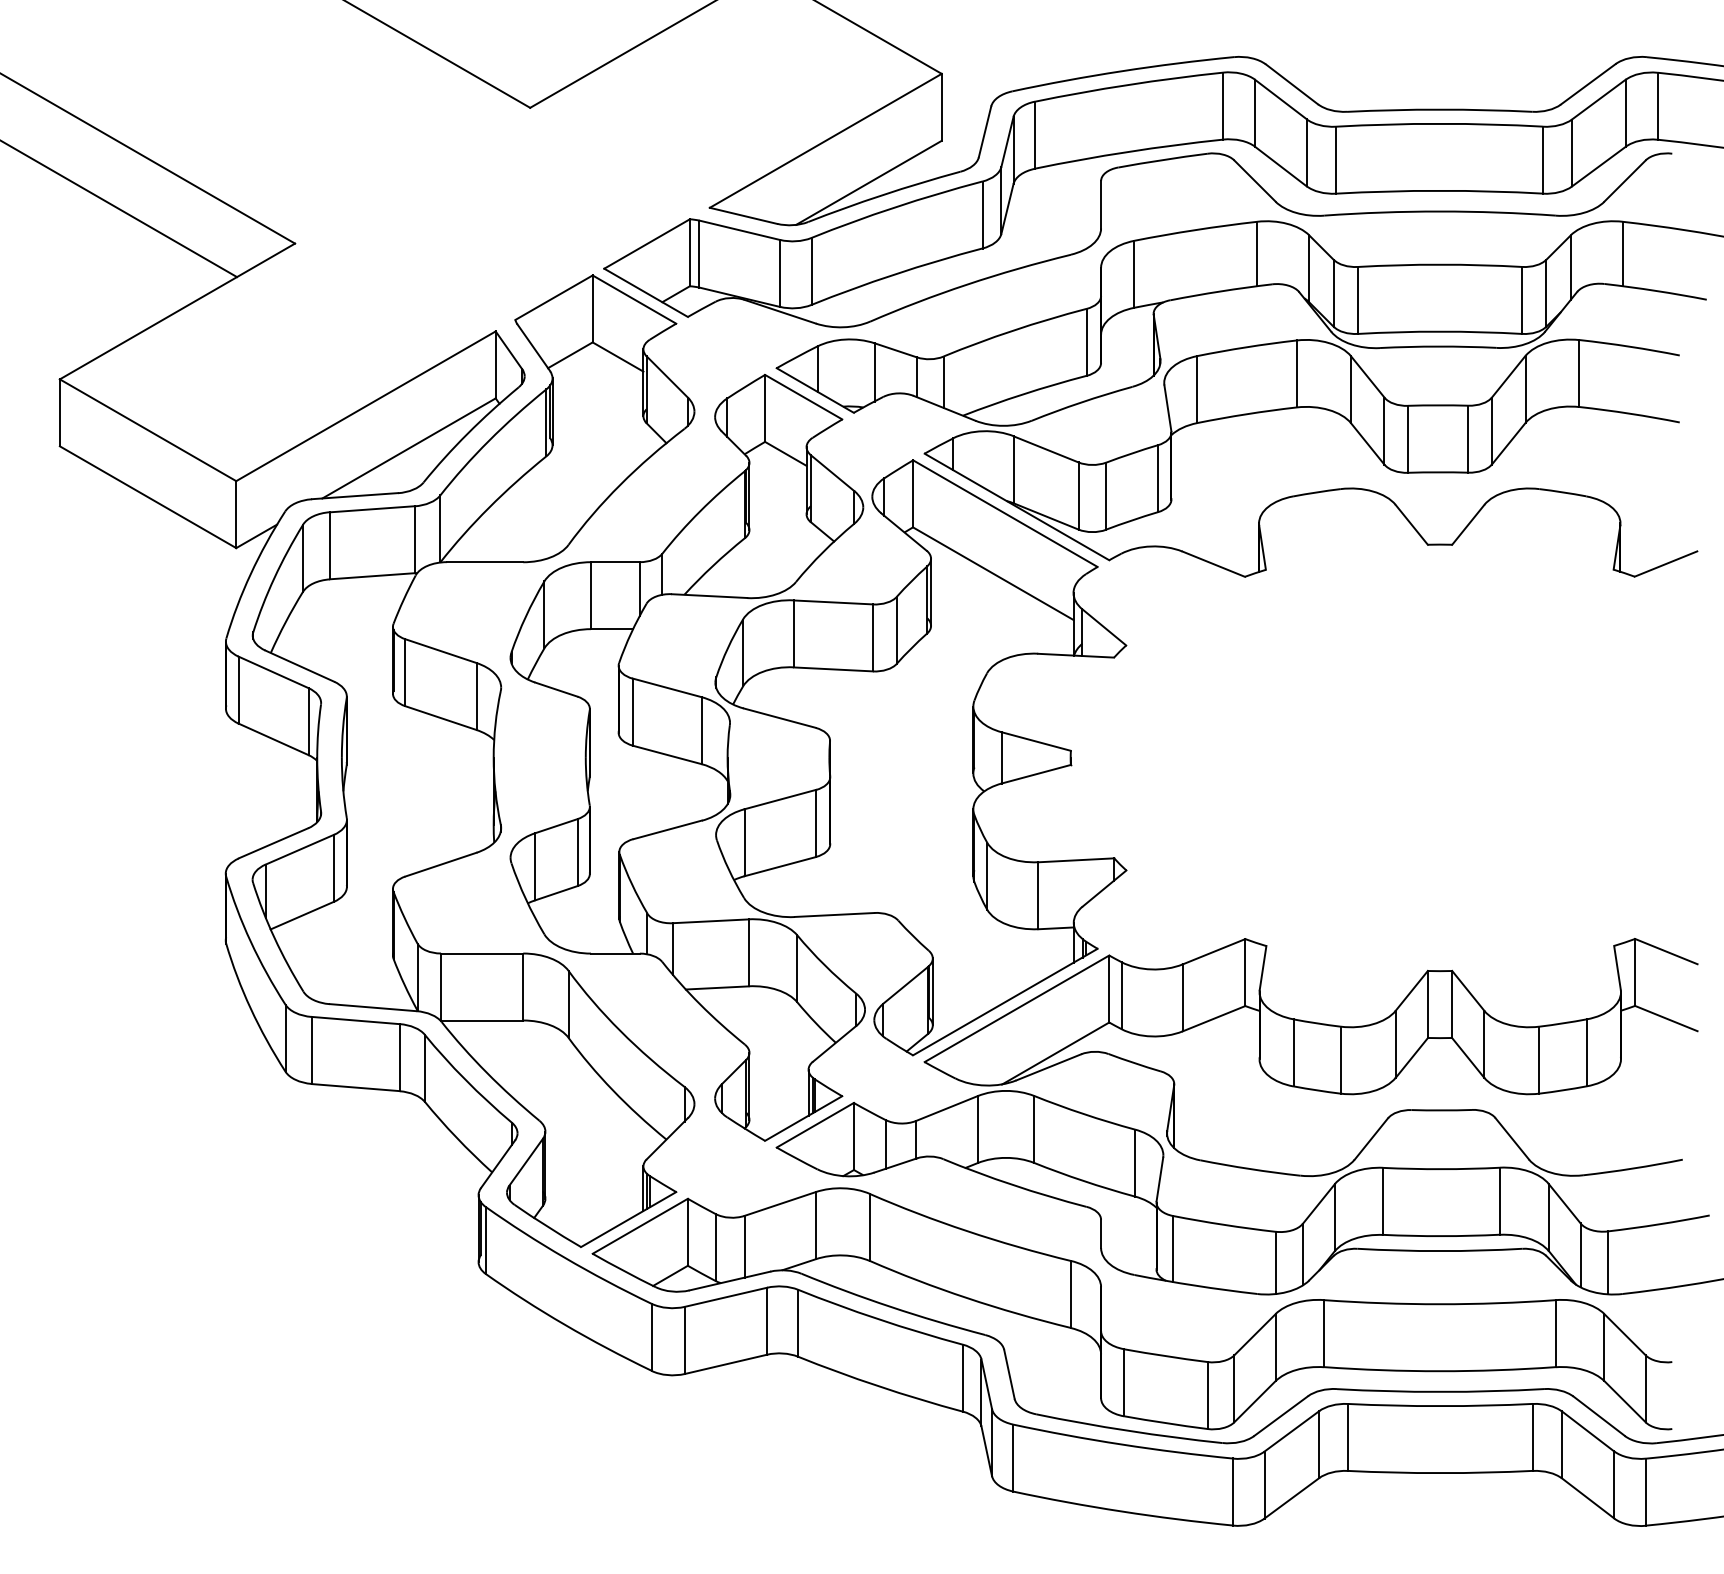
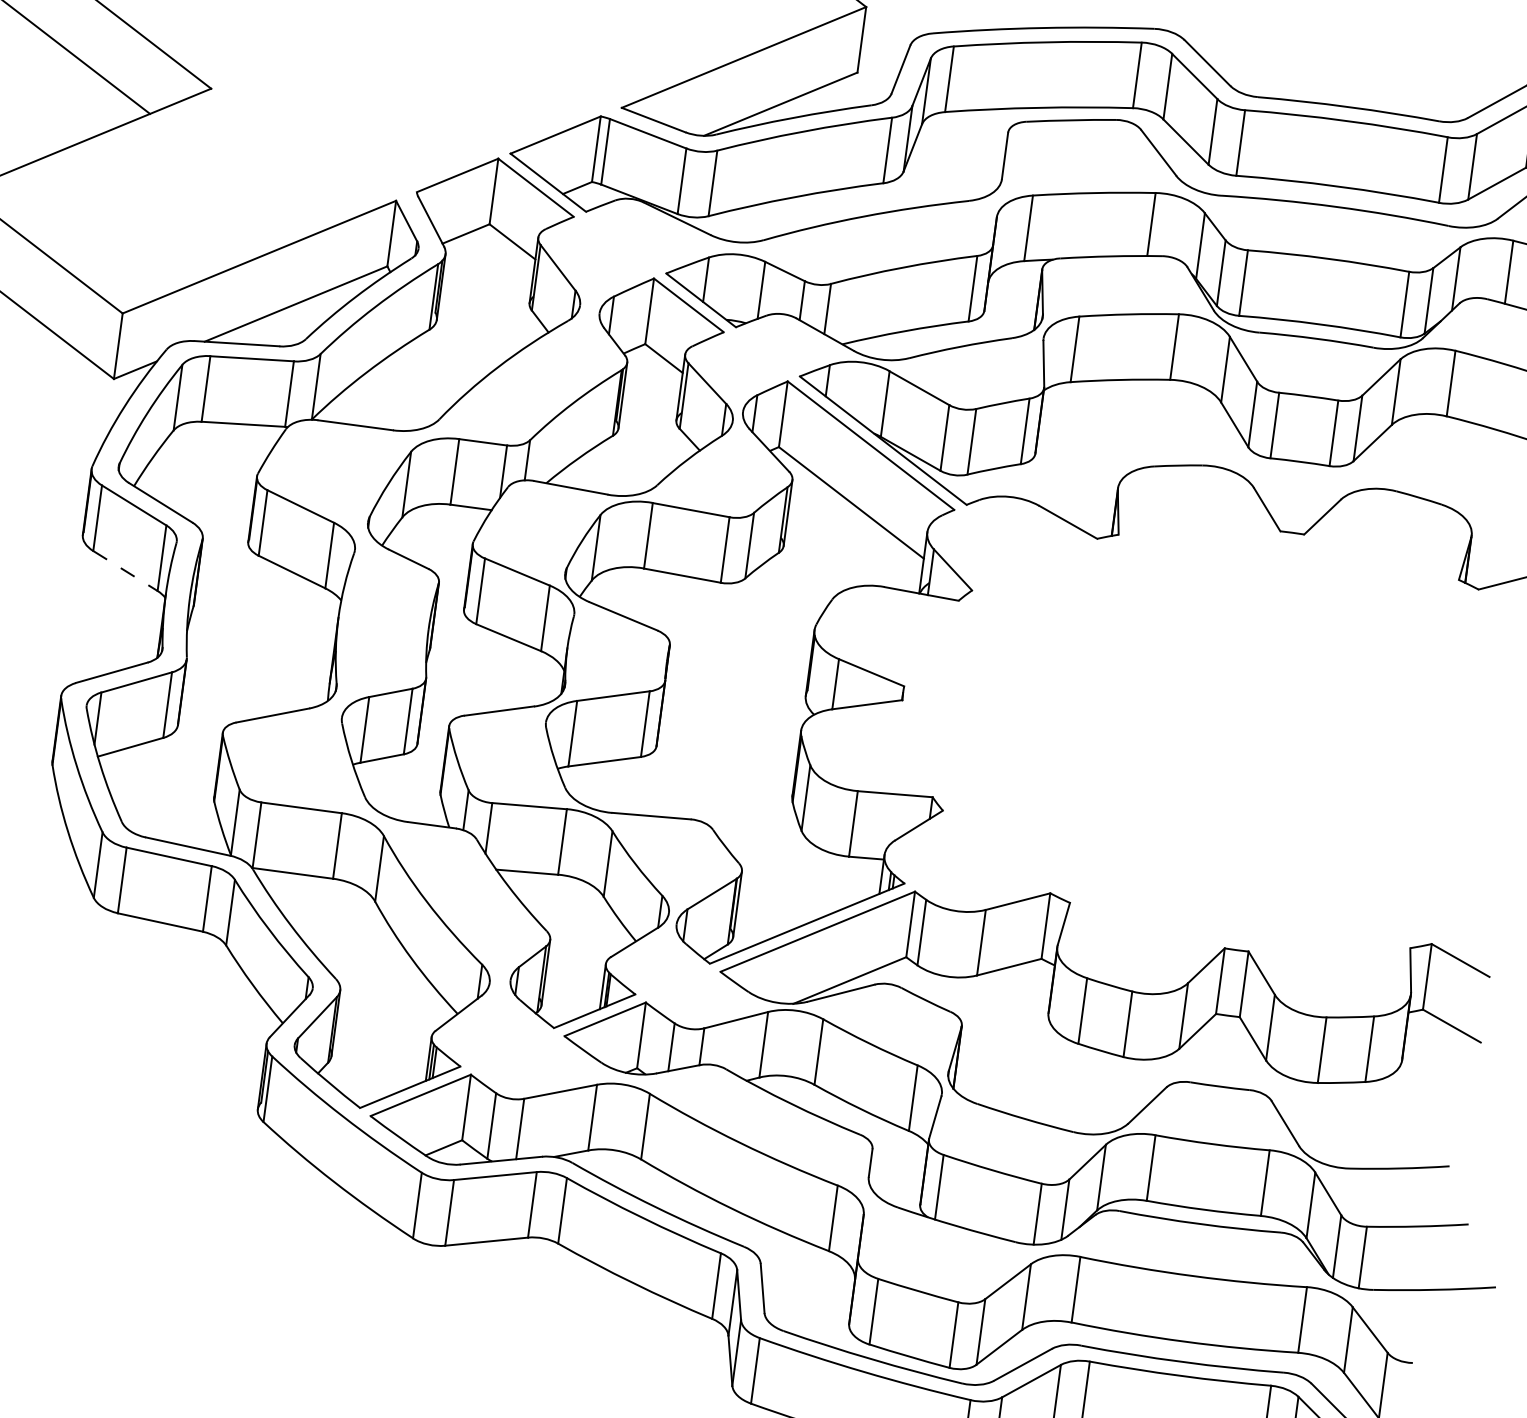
line: (274, 739) -> (126, 571), solid -> dashed

